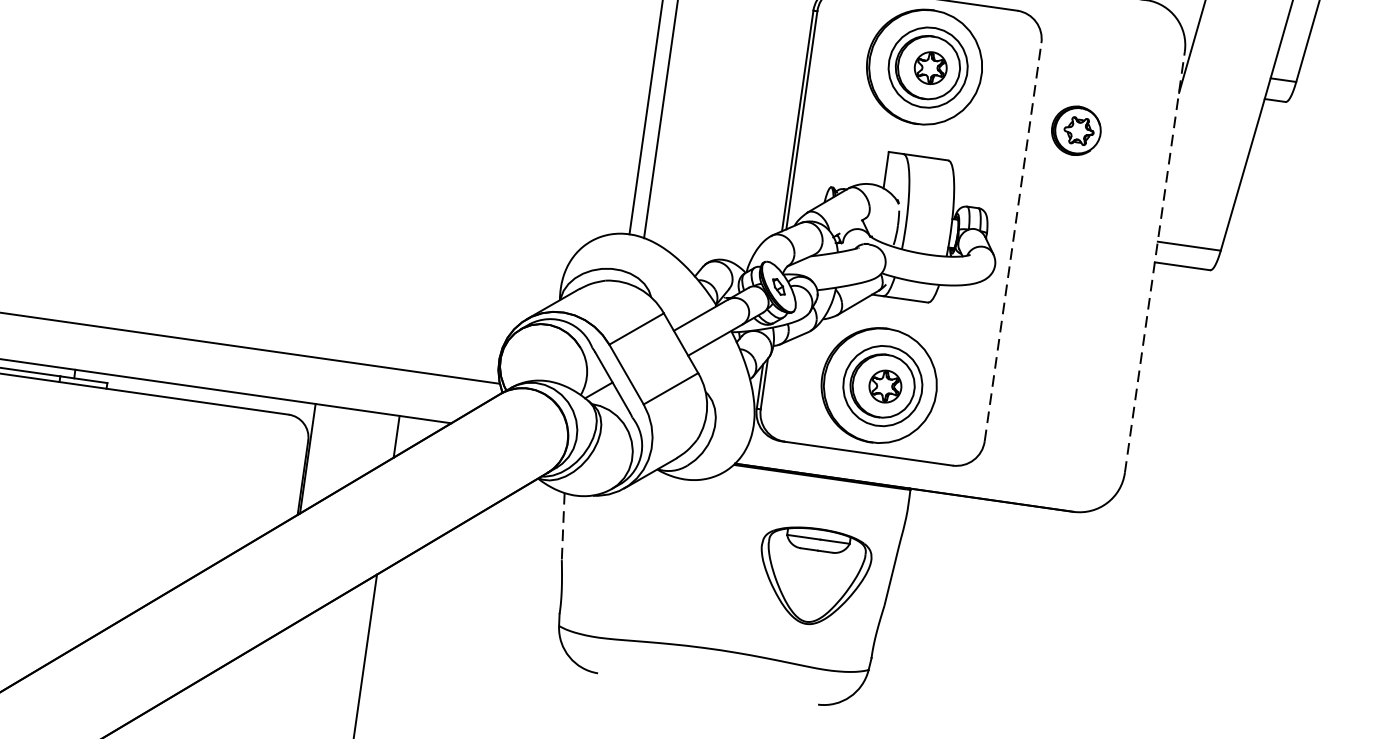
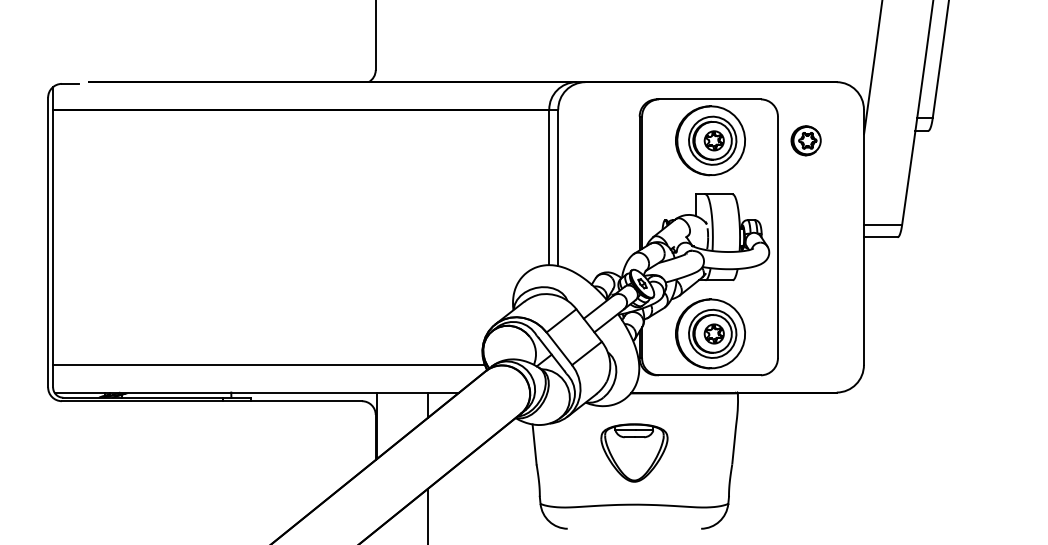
part: (1075, 130) -> (805, 140), moved
line: (1012, 242) -> (777, 237), dashed -> solid
line: (1154, 262) -> (863, 237), dashed -> solid
line: (563, 526) -> (534, 444), dashed -> solid
part: (813, 575) -> (634, 452), moved

